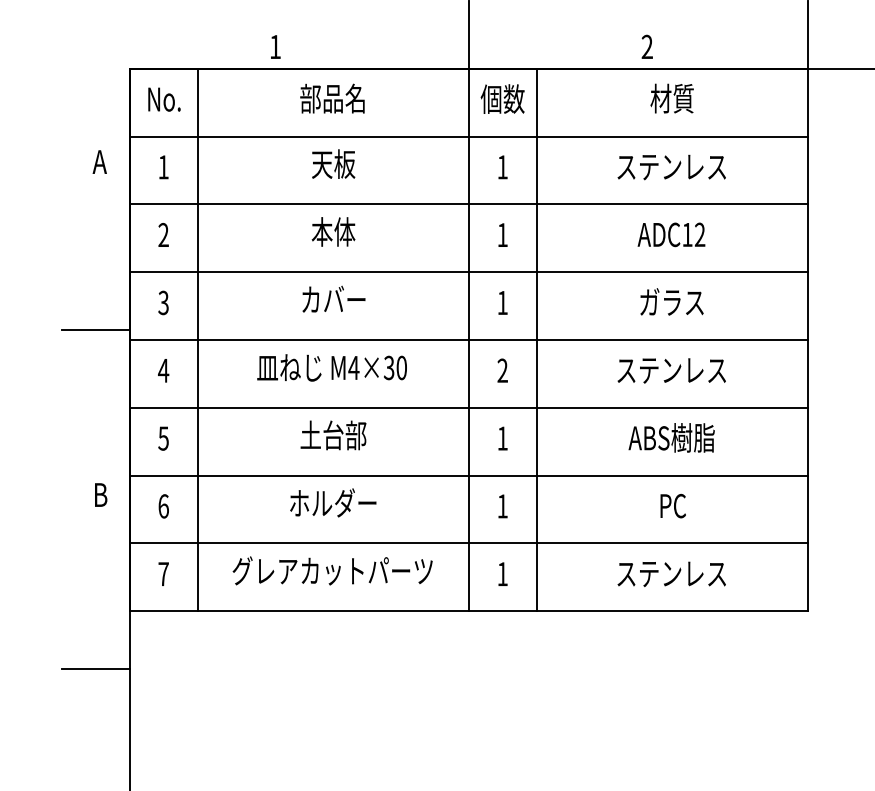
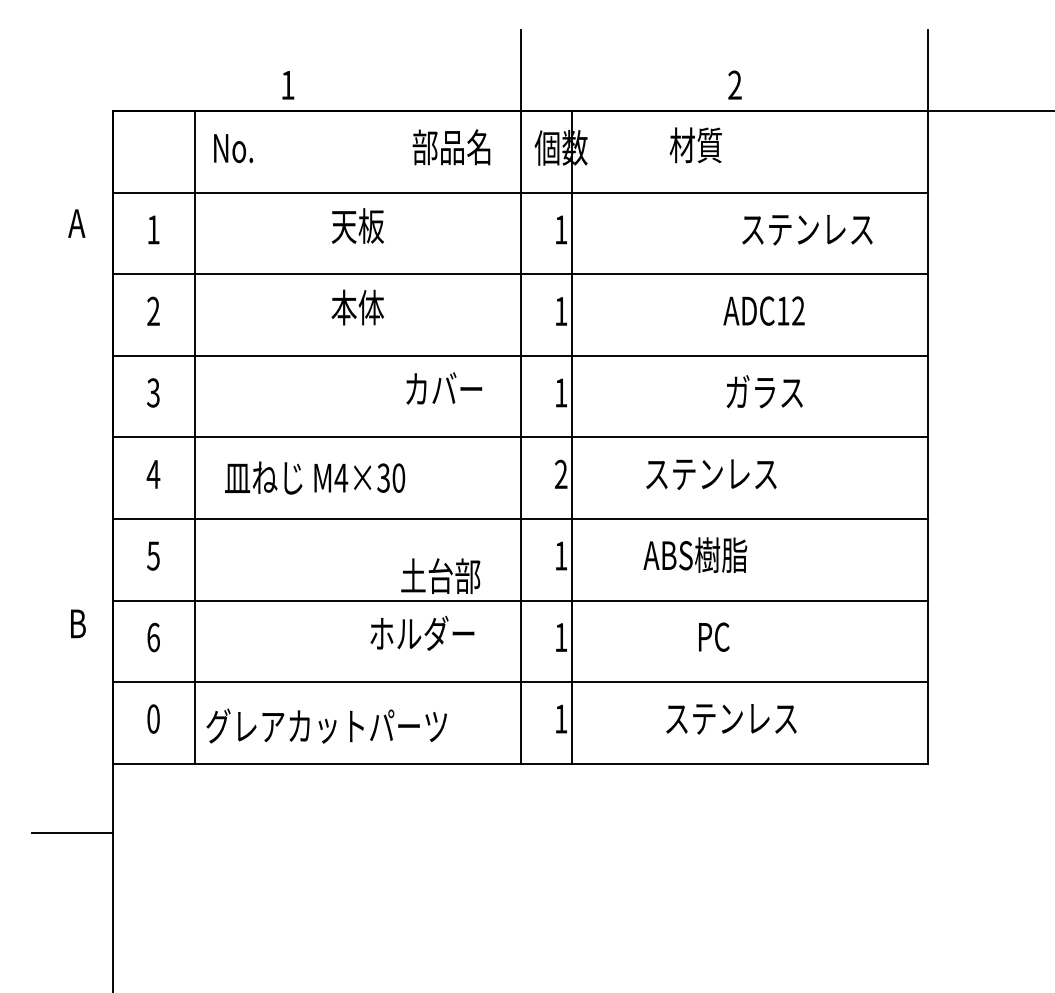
text: (332, 98) -> (451, 147), moved
text: (671, 98) -> (695, 145), moved
text: (164, 99) -> (233, 148), moved
text: (671, 167) -> (807, 230), moved
text: (334, 299) -> (444, 388), moved
line: (96, 330) -> (72, 425), removed
line: (537, 340) -> (572, 437), moved
text: (332, 367) -> (315, 477), moved
text: (671, 370) -> (711, 474), moved
text: (333, 434) -> (440, 575), moved
text: (671, 437) -> (695, 554), moved
text: (333, 502) -> (422, 632), moved
text: (673, 505) -> (714, 636), moved
text: (332, 570) -> (326, 725), moved
text: (163, 573) -> (153, 718), 7 -> 0
text: (671, 574) -> (731, 719), moved

